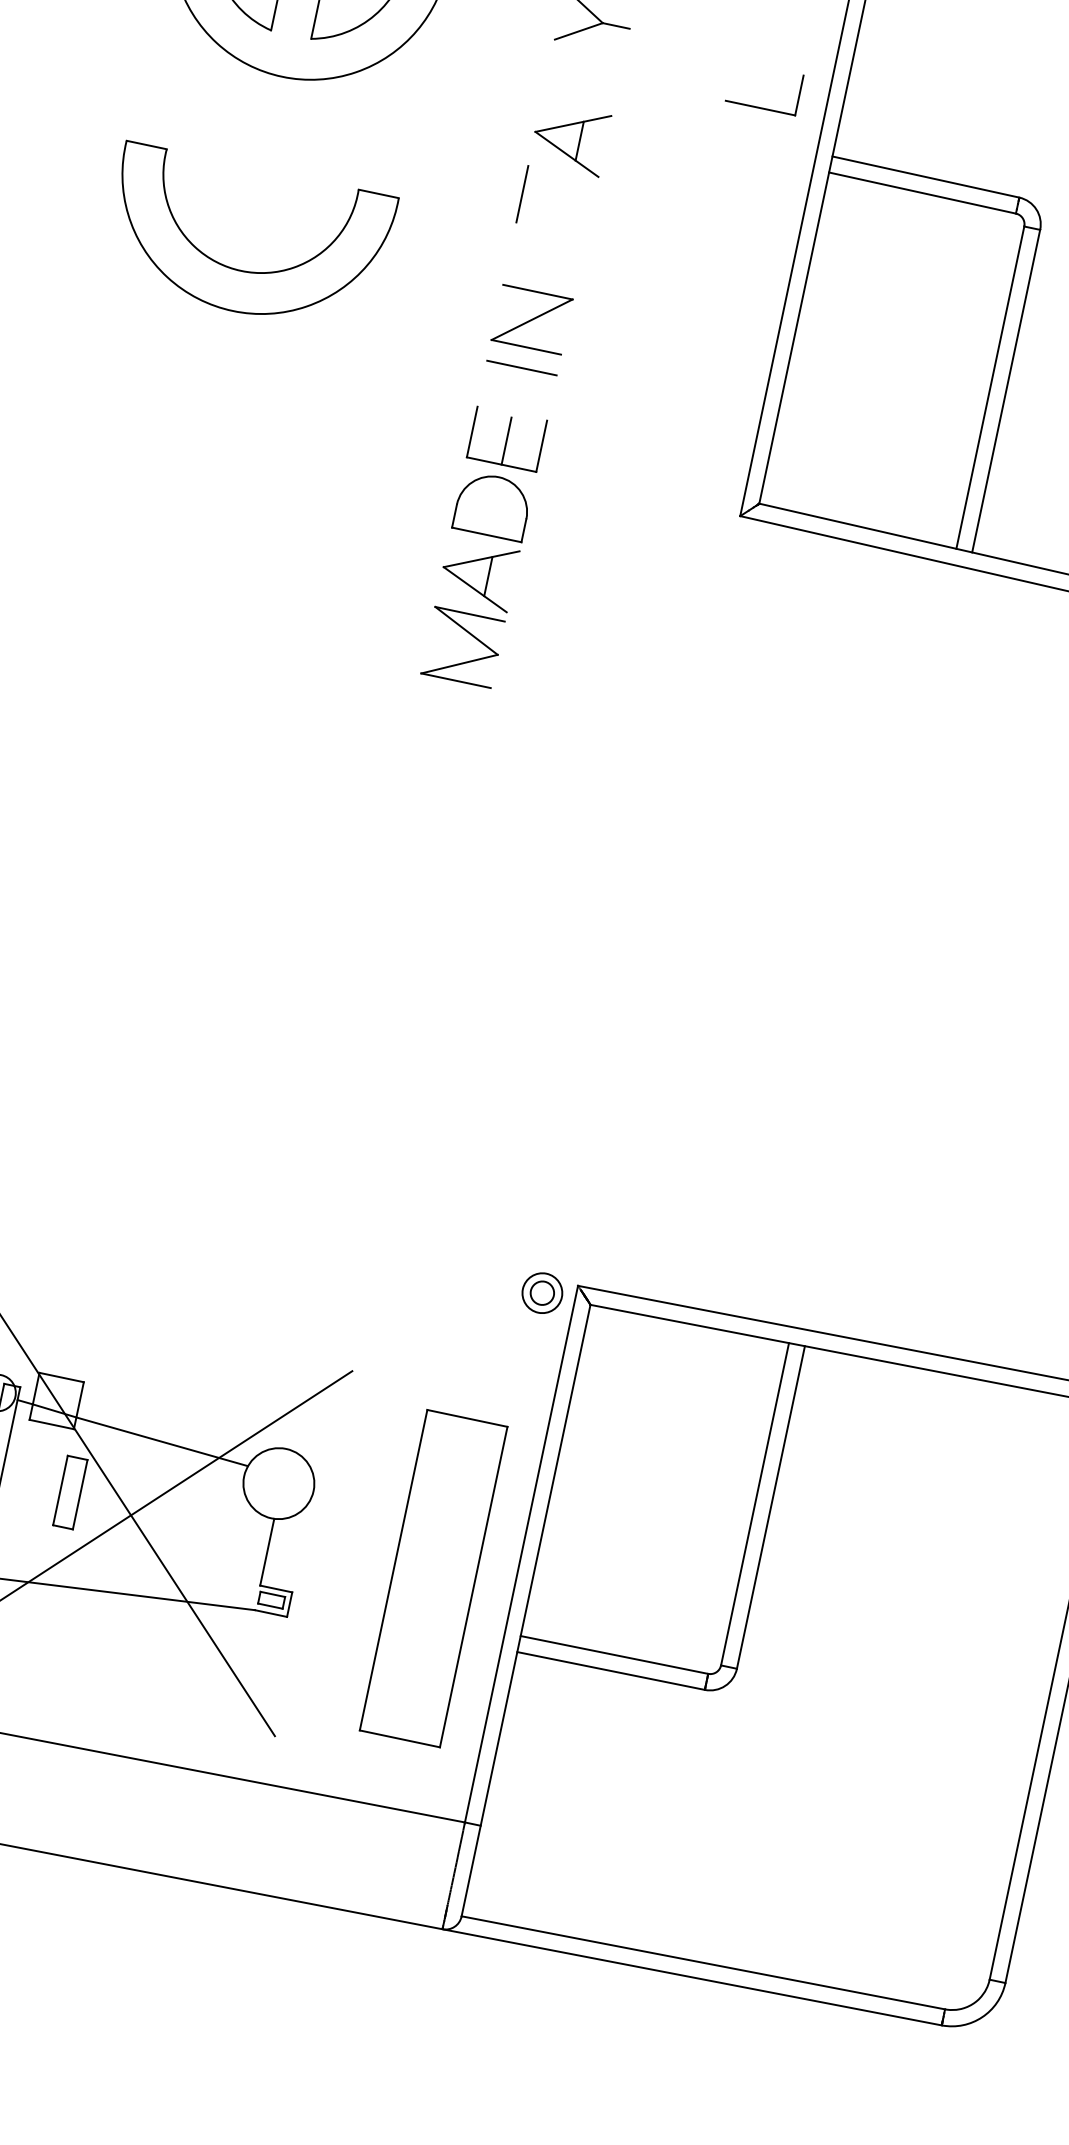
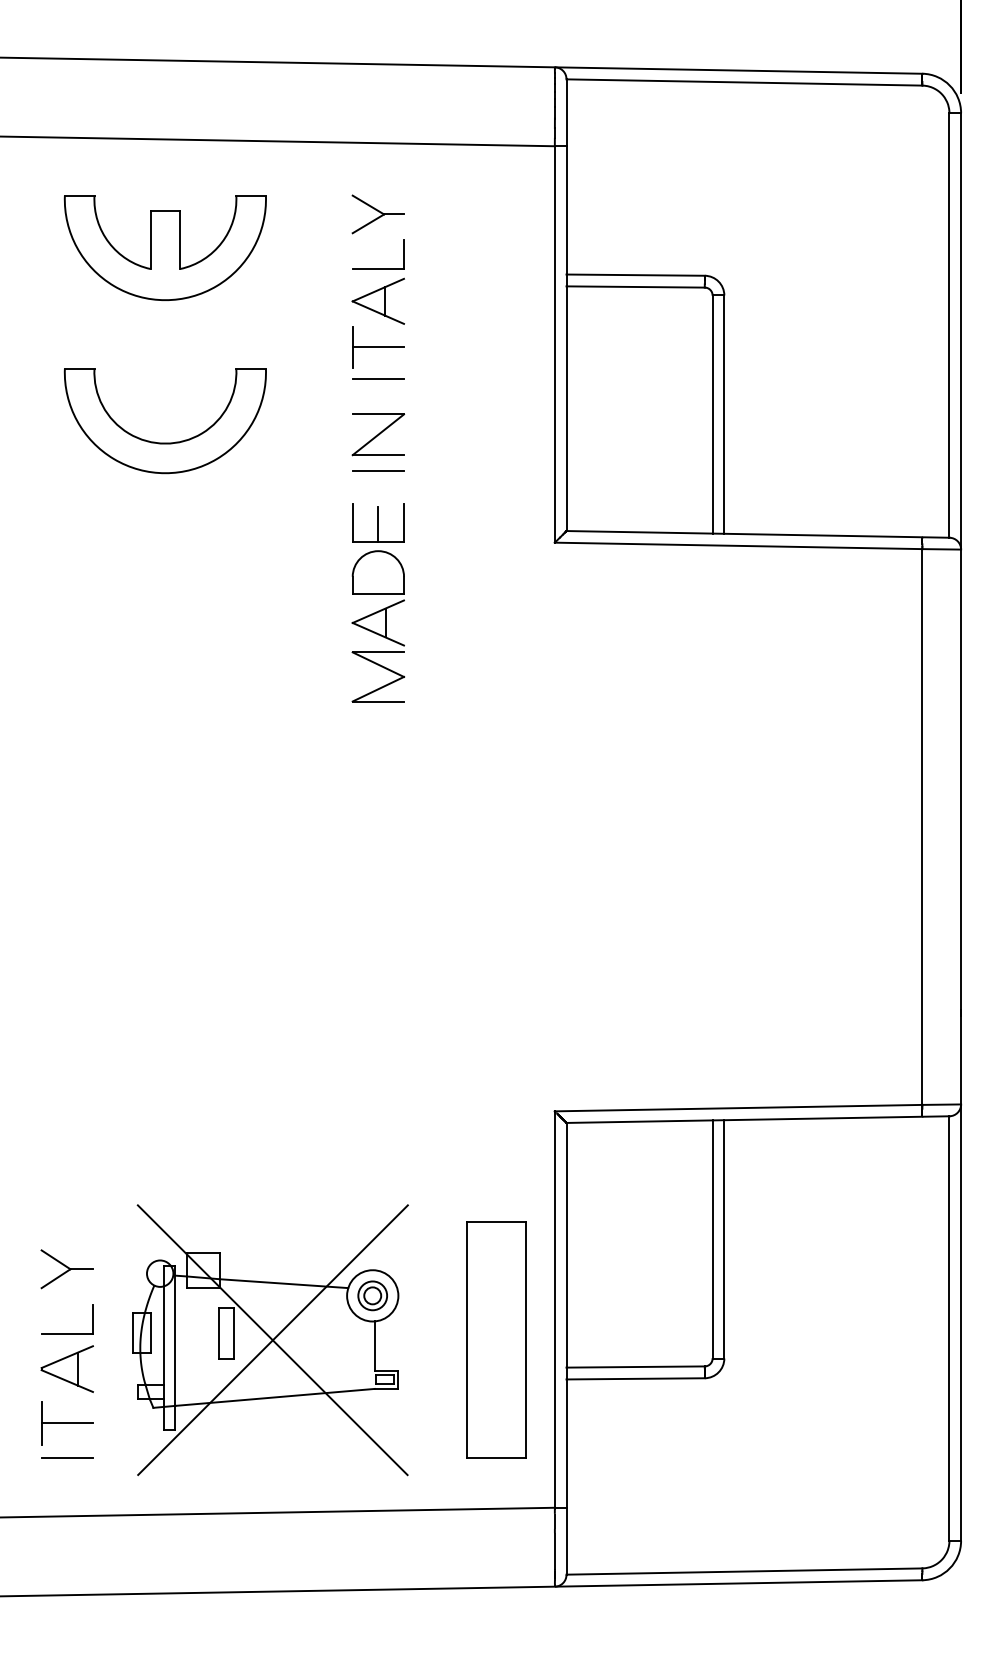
part: (760, 107) -> (378, 268), moved
line: (557, 201) -> (378, 347), added
line: (548, 244) -> (378, 379), added
part: (542, 1292) -> (372, 1295), moved

